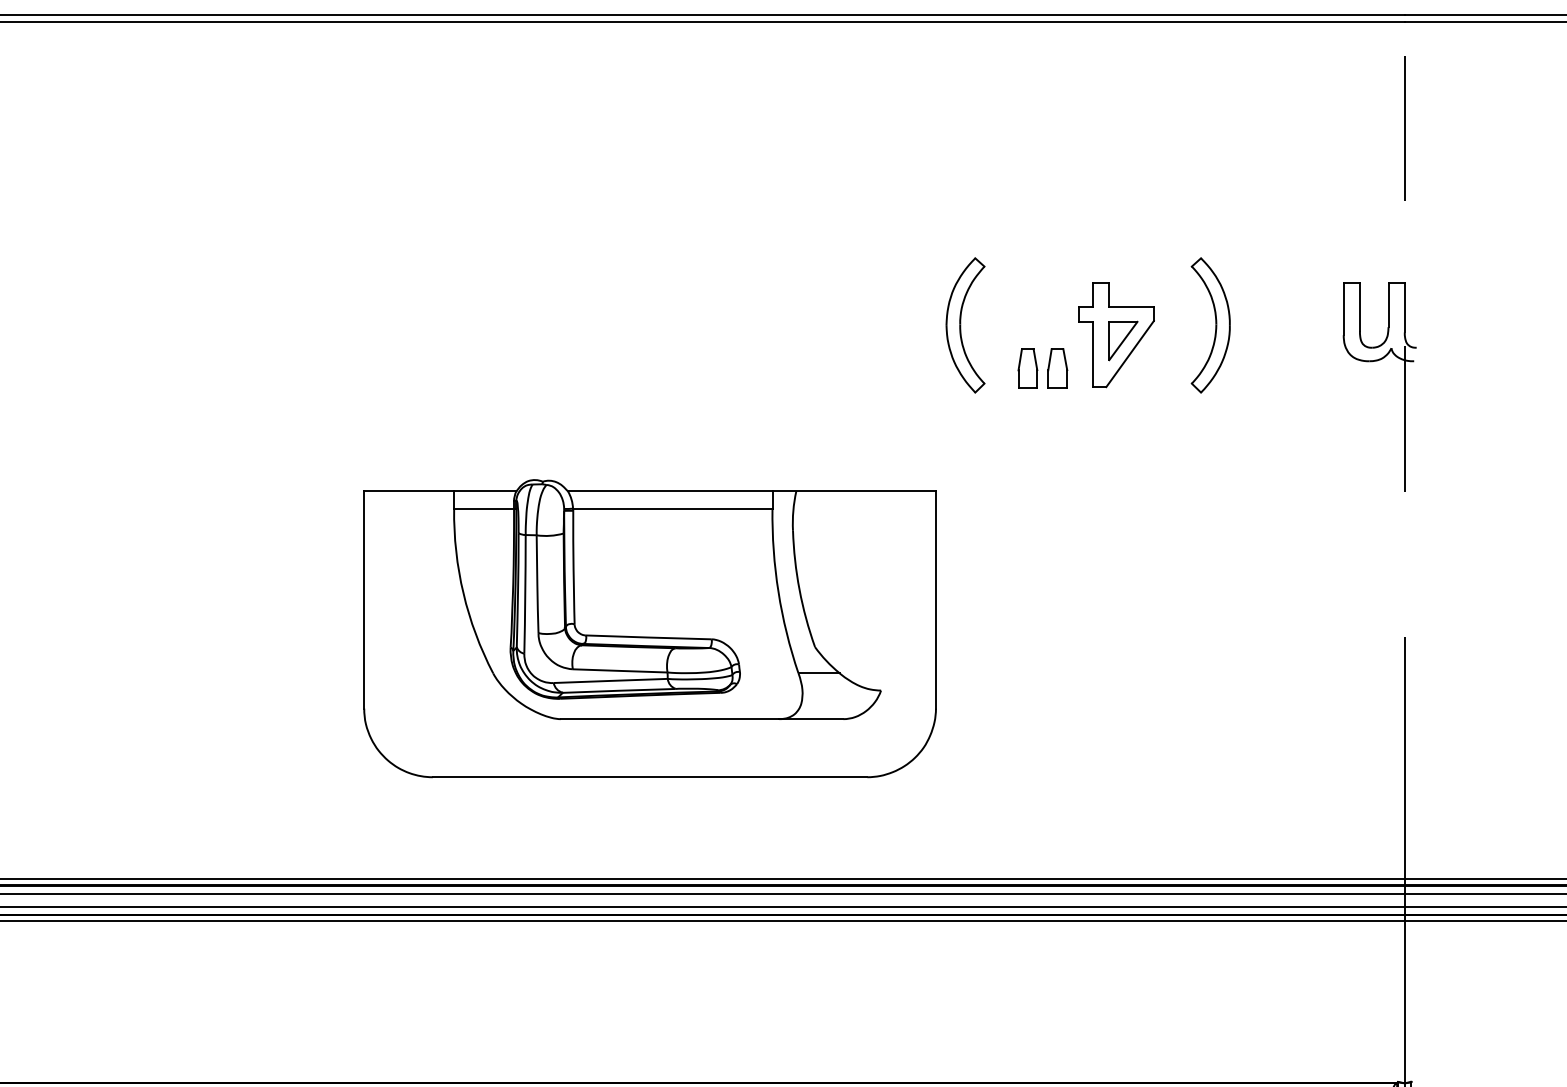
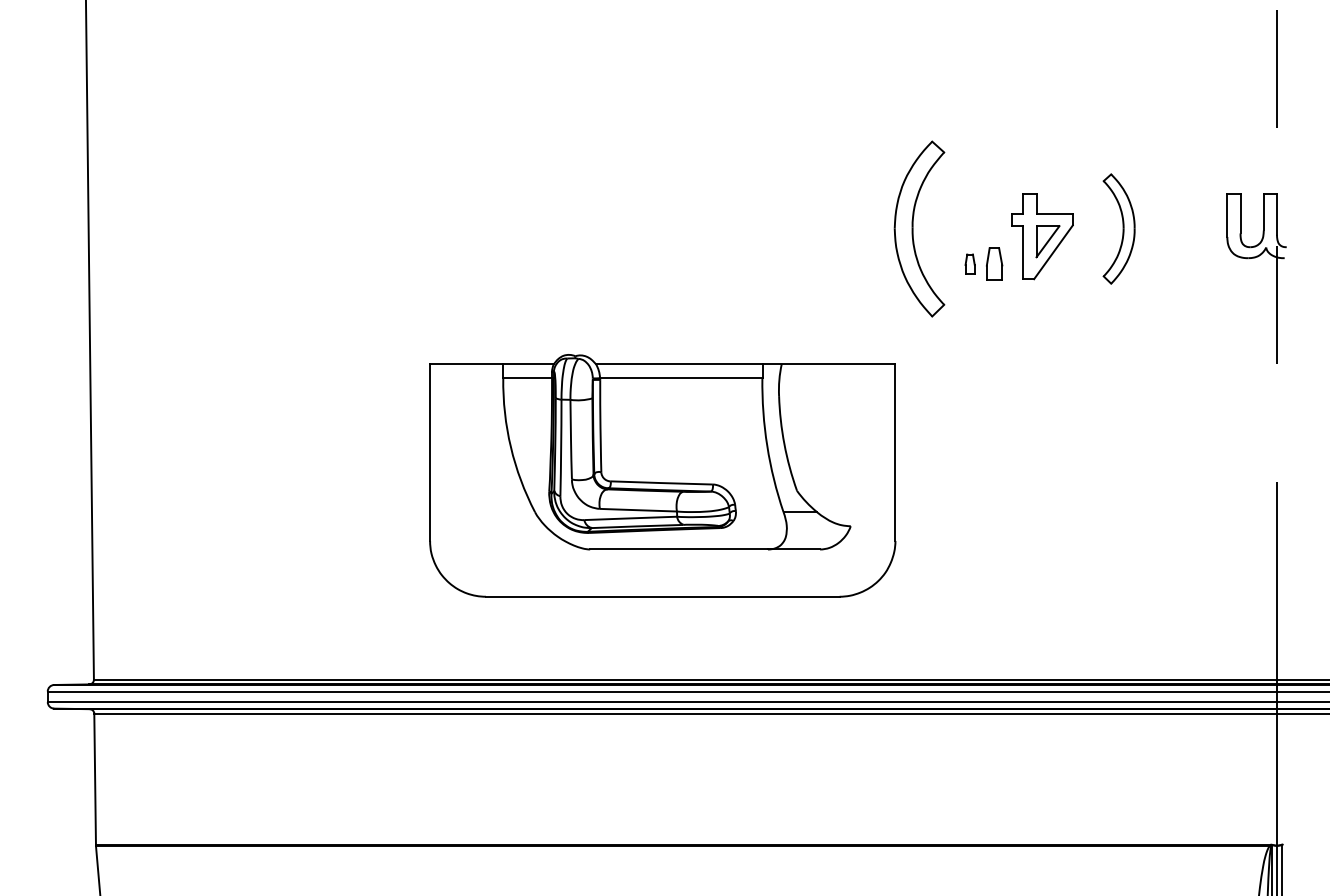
part: (965, 324) -> (919, 228), size x1.6
part: (1026, 367) -> (969, 263), size x0.6

